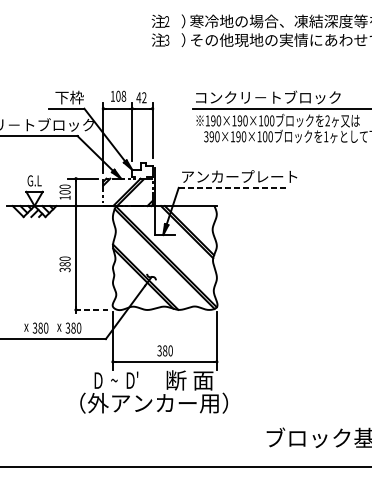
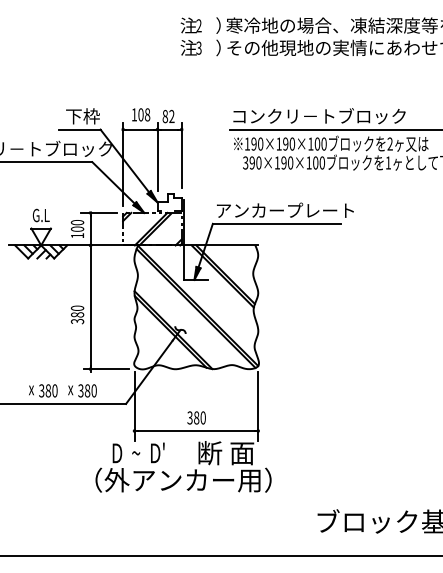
text: (138, 97) -> (165, 116), 42 -> 82
line: (233, 187) -> (277, 223), dashed -> solid
line: (89, 310) -> (106, 369), dashed -> solid

